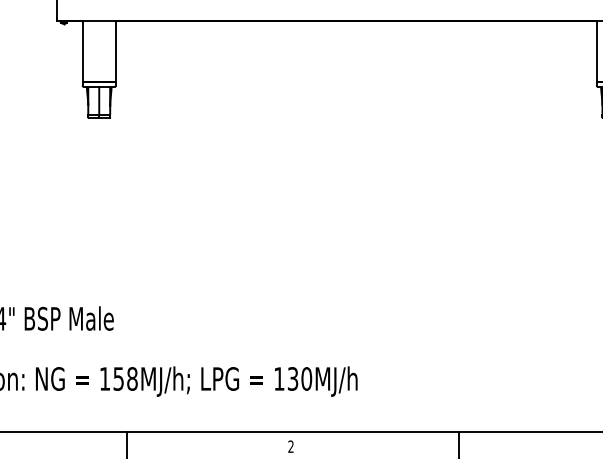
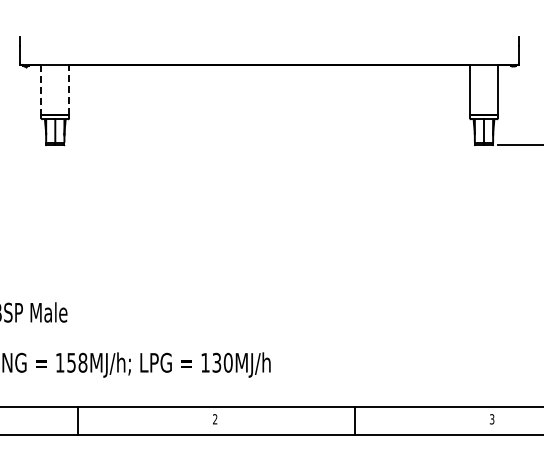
line: (116, 51) -> (69, 89), solid -> dashed
line: (82, 52) -> (41, 90), solid -> dashed

